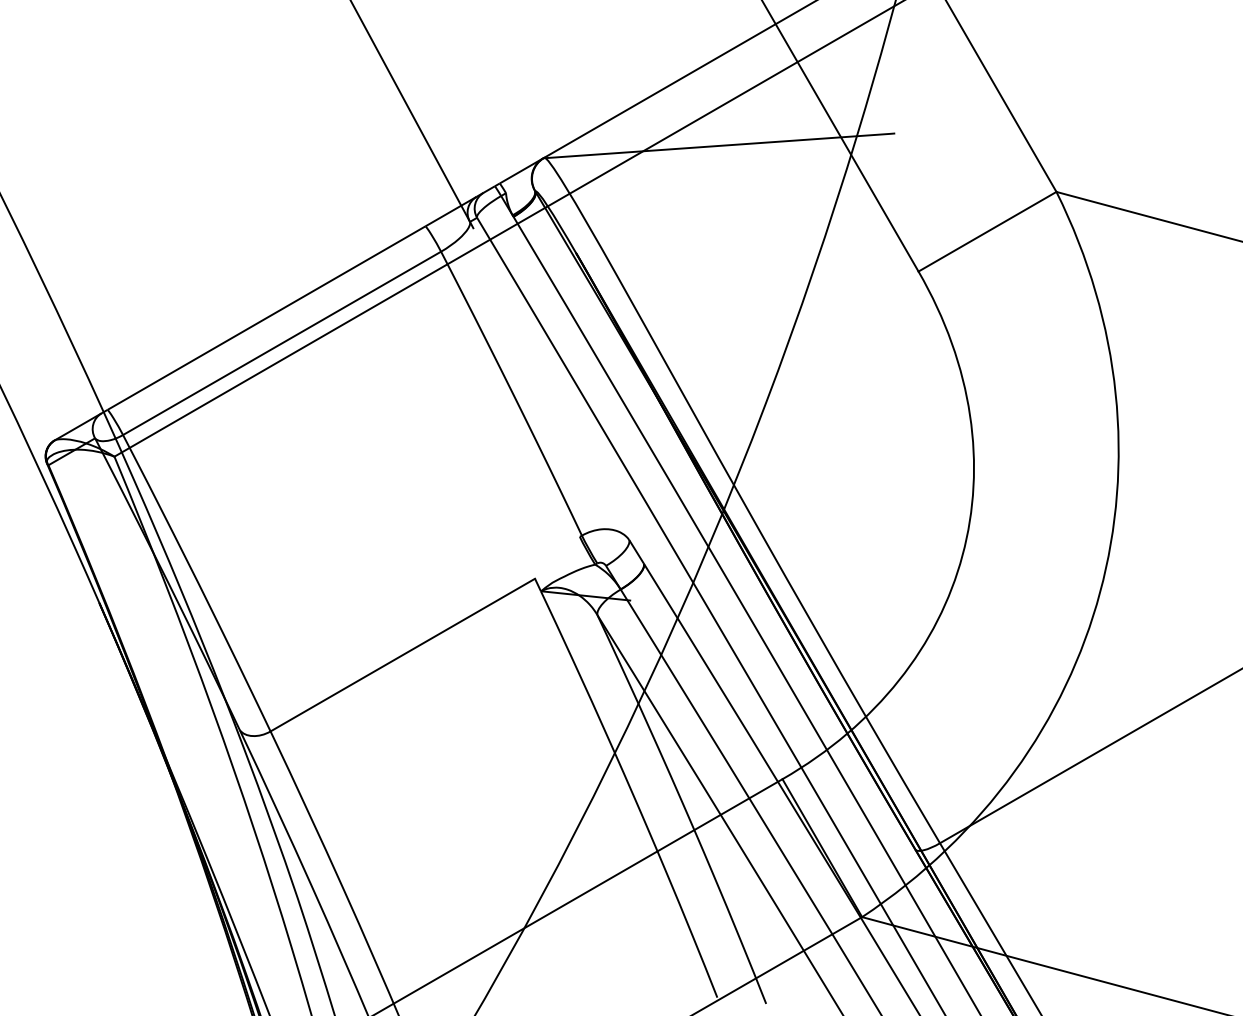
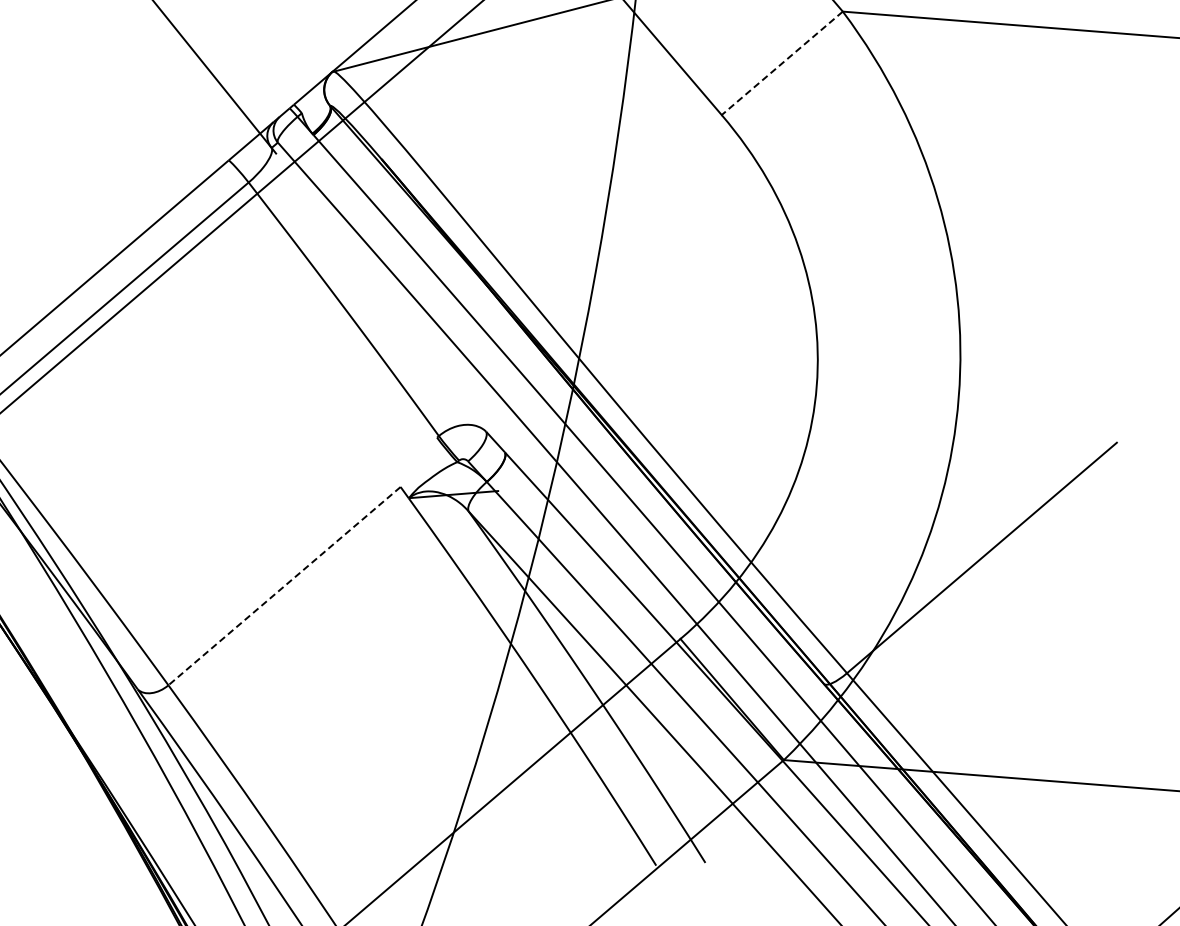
line: (987, 231) -> (782, 63), solid -> dashed
line: (402, 655) -> (284, 586), solid -> dashed

